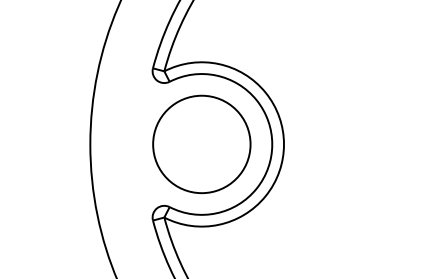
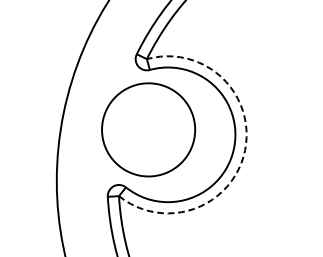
circle: (201, 144) -> (148, 129), moved
arc: (284, 144) -> (245, 150), solid -> dashed

